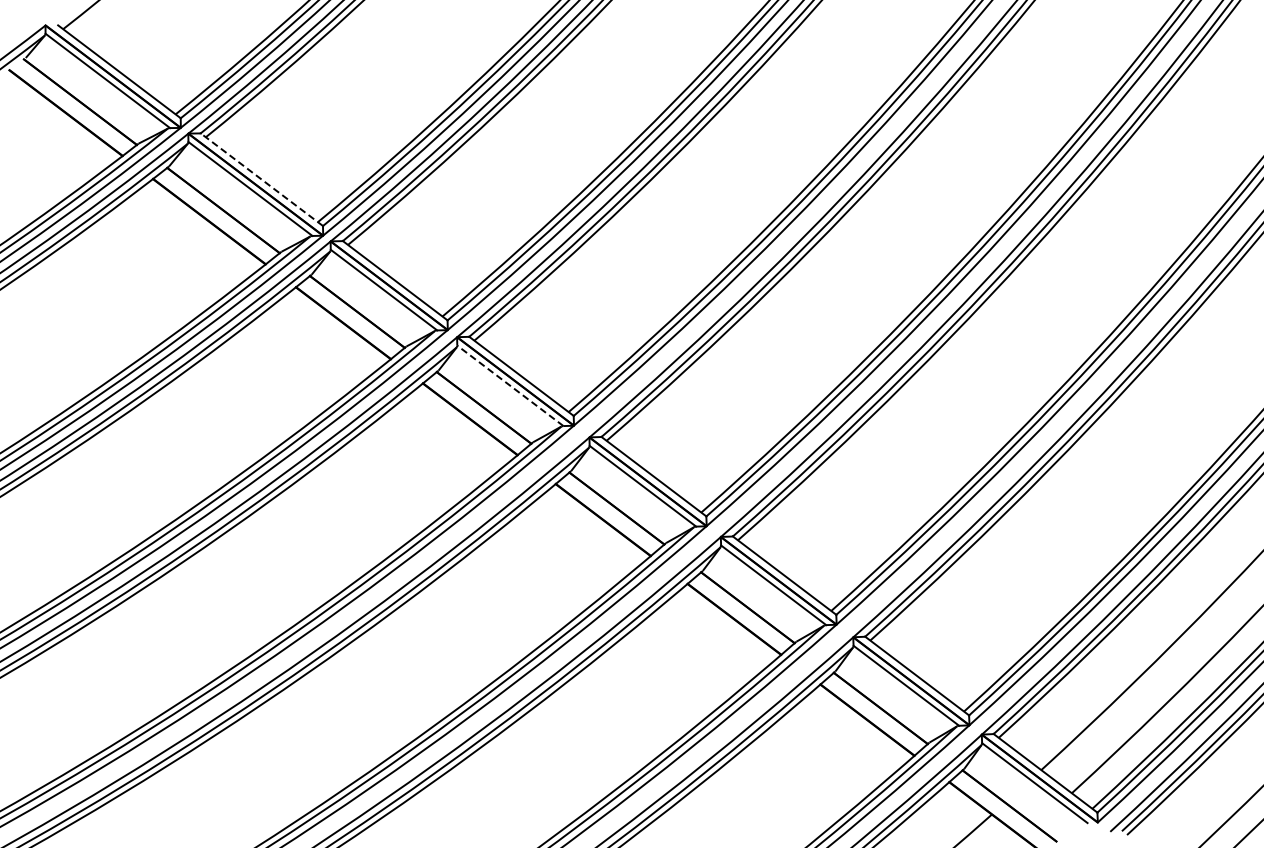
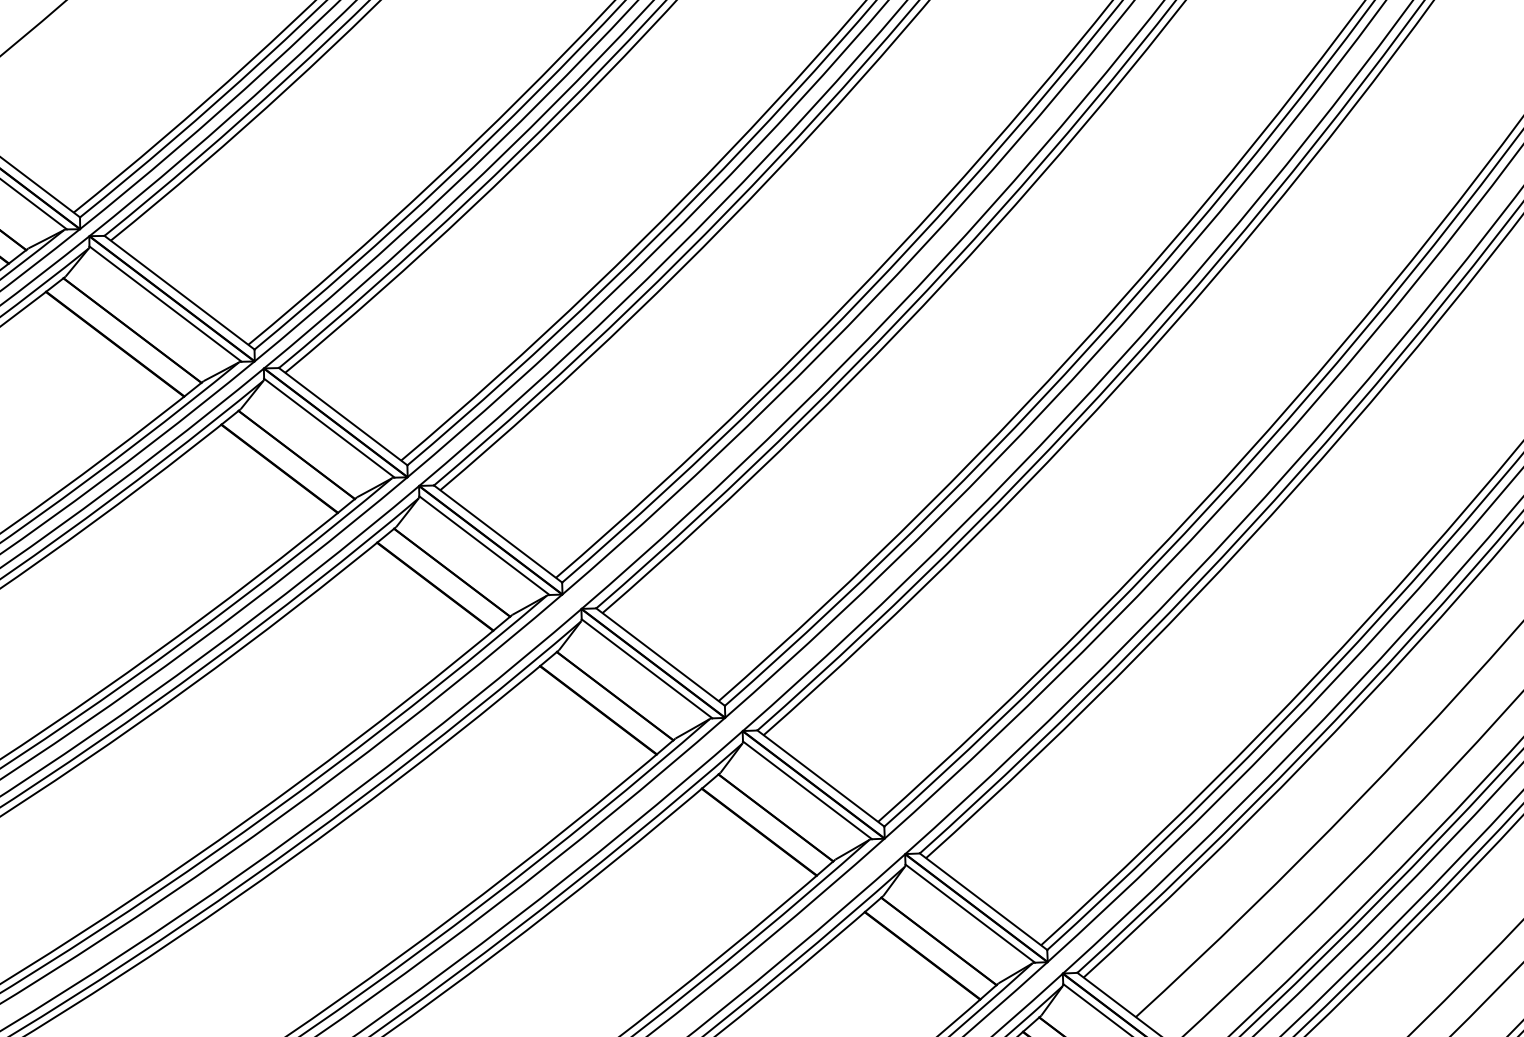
line: (261, 179) -> (179, 292), dashed -> solid
line: (510, 385) -> (484, 545), dashed -> solid

